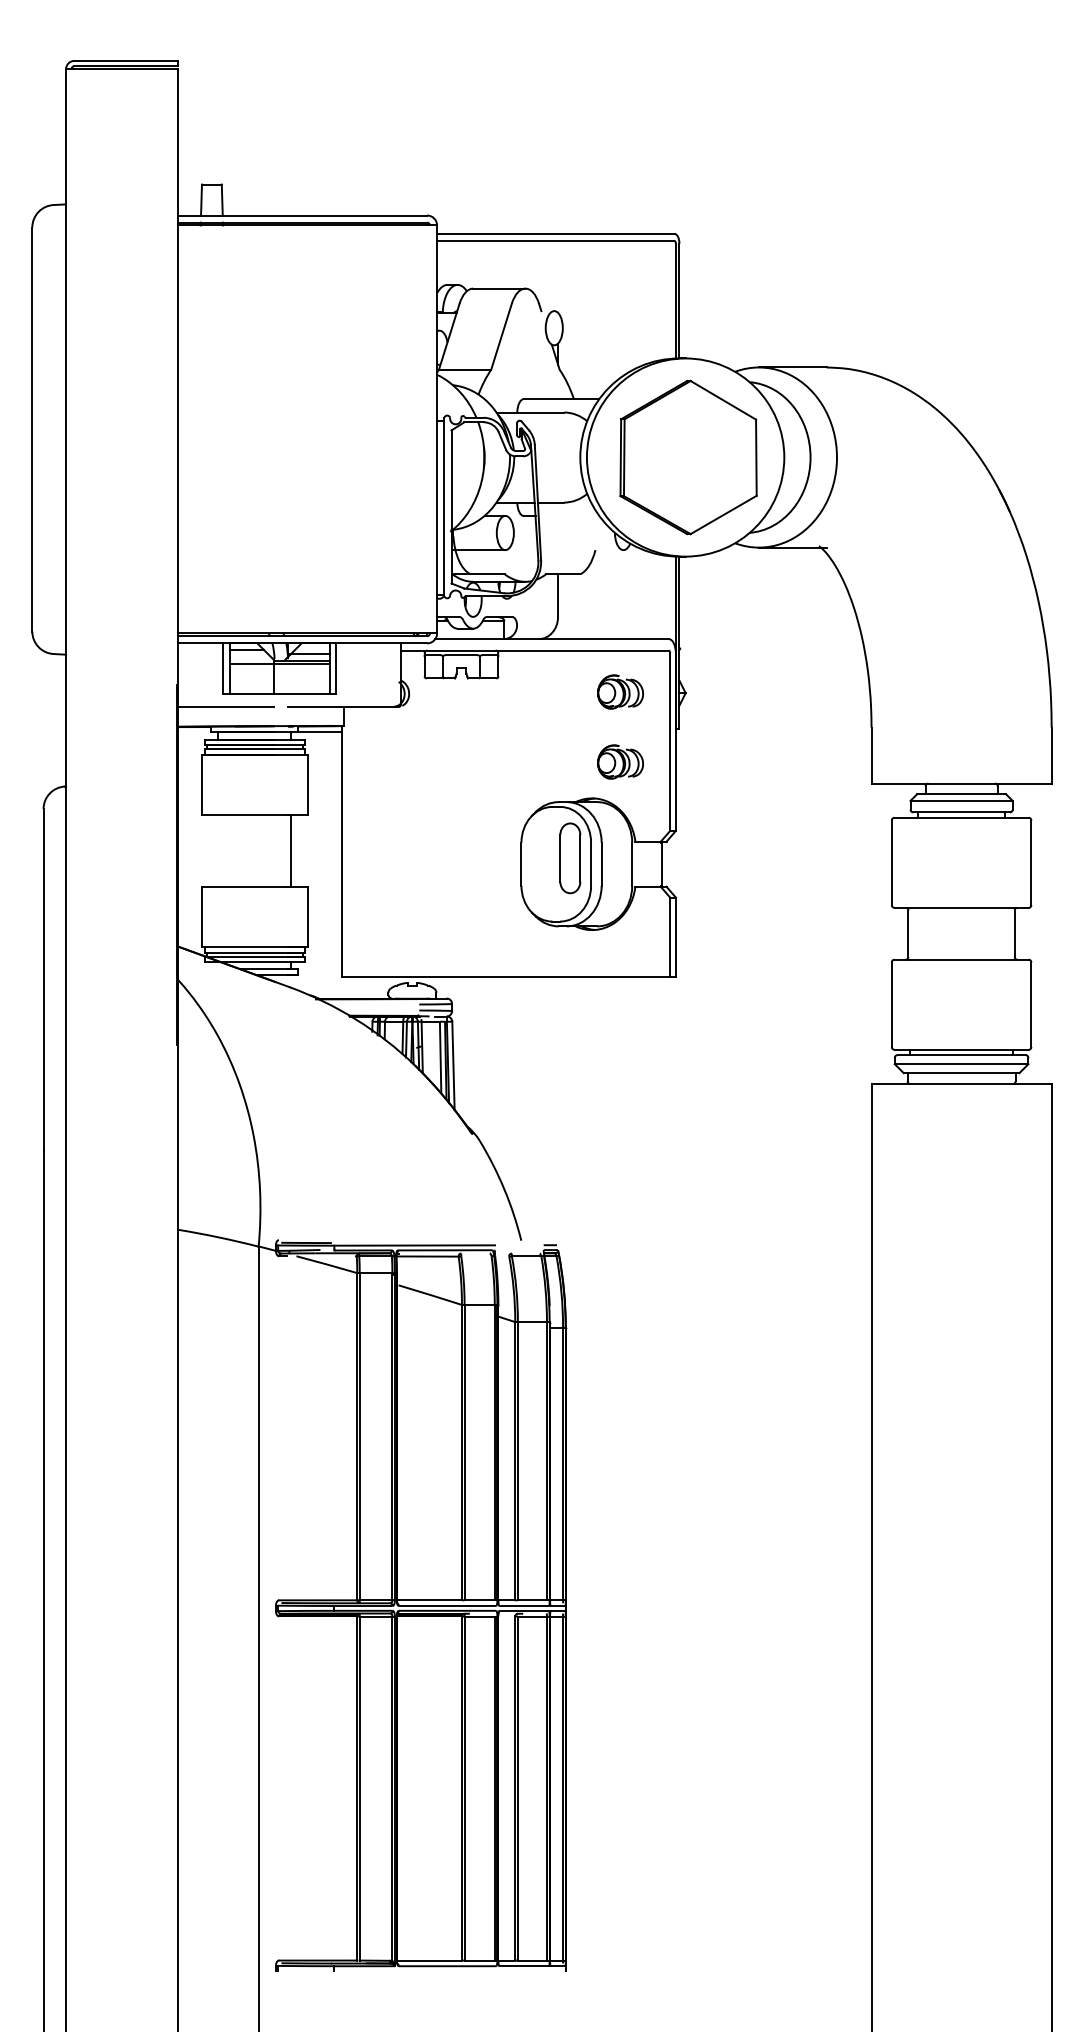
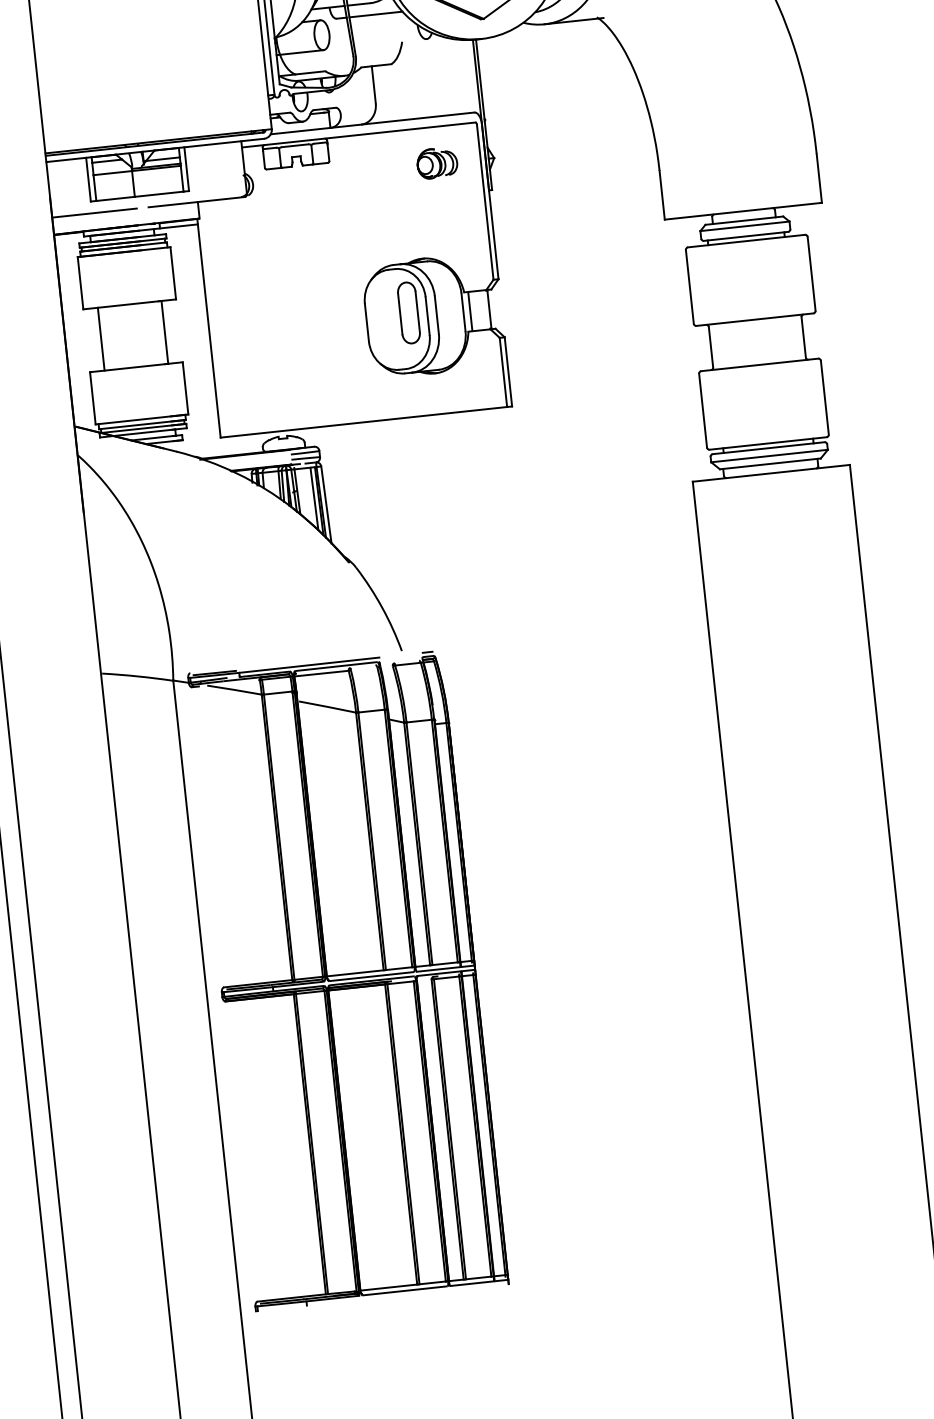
line: (568, 516) -> (375, 14), added
part: (620, 761) -> (443, 223), removed
line: (218, 850) -> (101, 338), added
line: (639, 863) -> (469, 311), added

